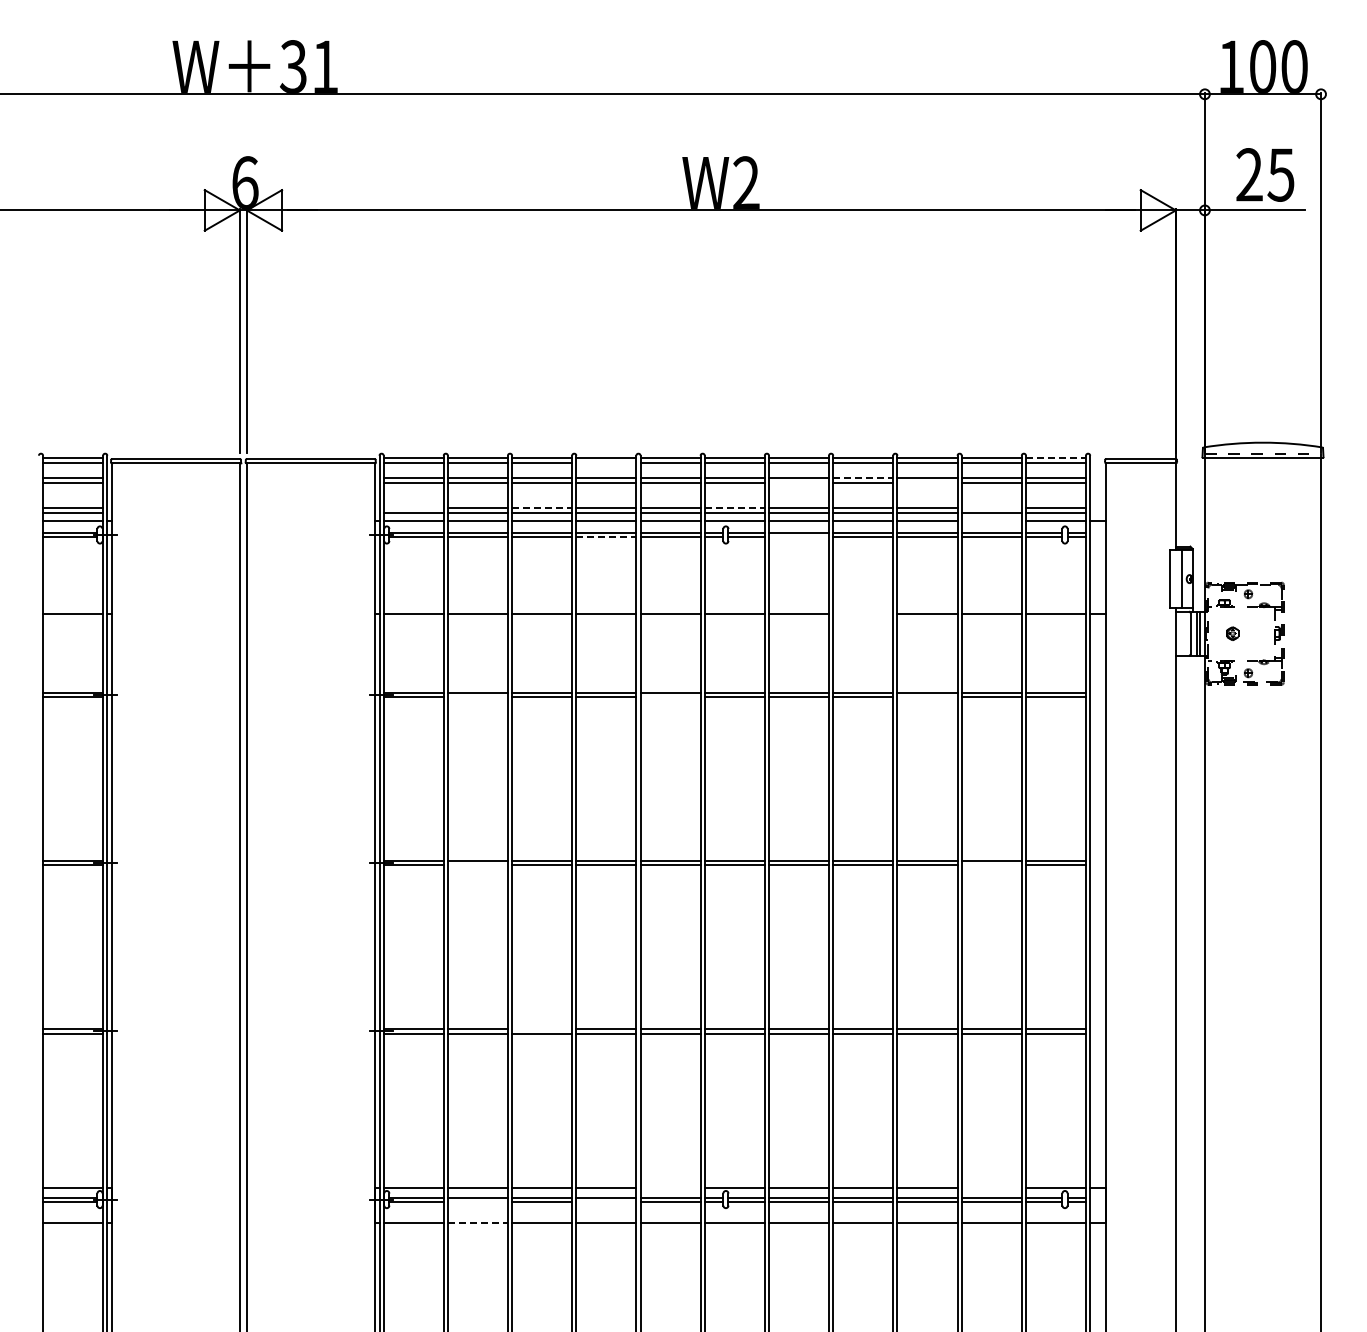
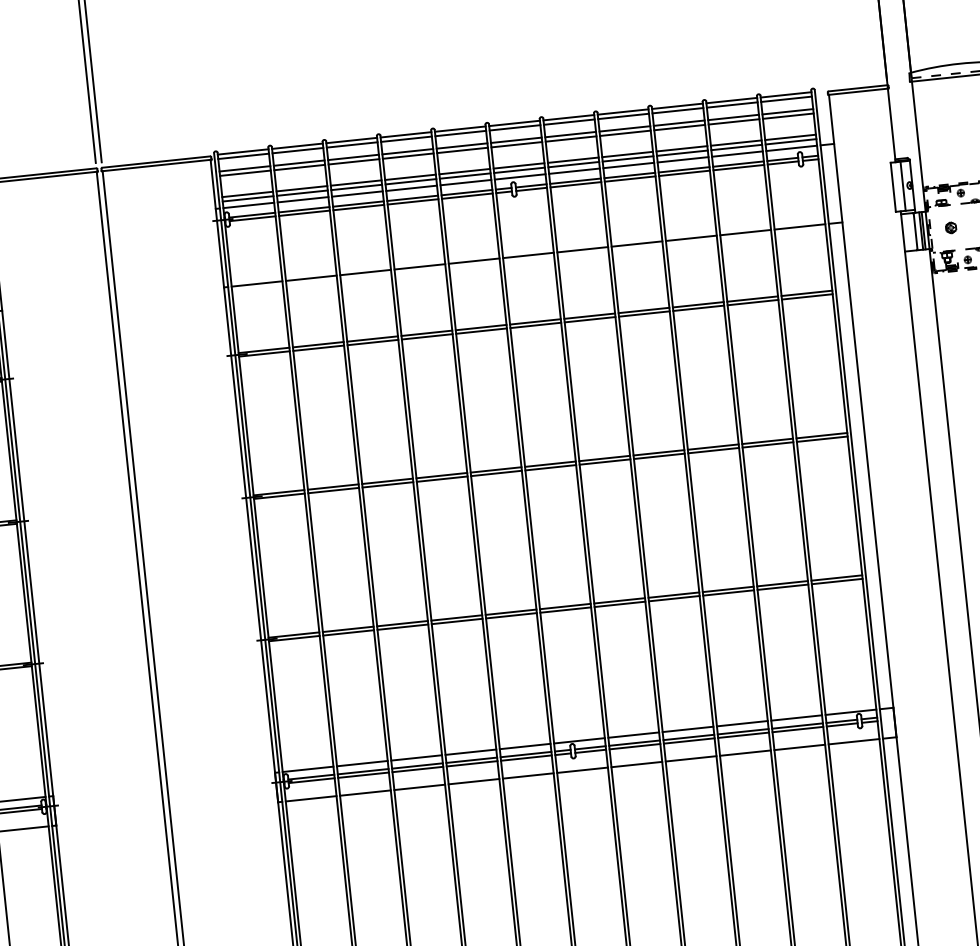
line: (1056, 457) -> (786, 94), dashed -> solid
line: (606, 463) -> (406, 139), added
line: (863, 477) -> (625, 128), dashed -> solid
line: (798, 482) -> (570, 138), added
line: (927, 482) -> (679, 127), added
line: (413, 508) -> (247, 194), added
line: (542, 508) -> (356, 183), dashed -> solid
line: (735, 508) -> (519, 166), dashed -> solid
line: (991, 508) -> (736, 143), added
line: (991, 521) -> (737, 154), added
line: (606, 537) -> (413, 202), dashed -> solid
line: (798, 537) -> (575, 185), added
line: (863, 613) -> (637, 243), added
line: (477, 696) -> (318, 348), added
line: (670, 696) -> (481, 330), added
line: (927, 696) -> (698, 308), added
line: (477, 865) -> (333, 490), added
line: (991, 865) -> (767, 445), added
line: (542, 1029) -> (402, 623), added
line: (670, 1188) -> (525, 746), added
line: (991, 1188) -> (796, 718), added
line: (477, 1201) -> (363, 774), added
line: (606, 1201) -> (472, 763), added
line: (478, 1223) -> (365, 793), dashed -> solid

